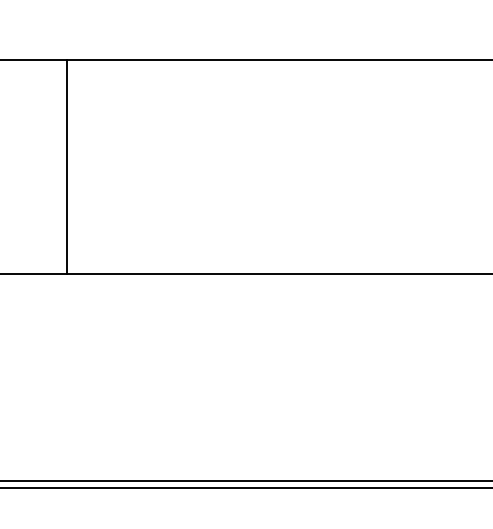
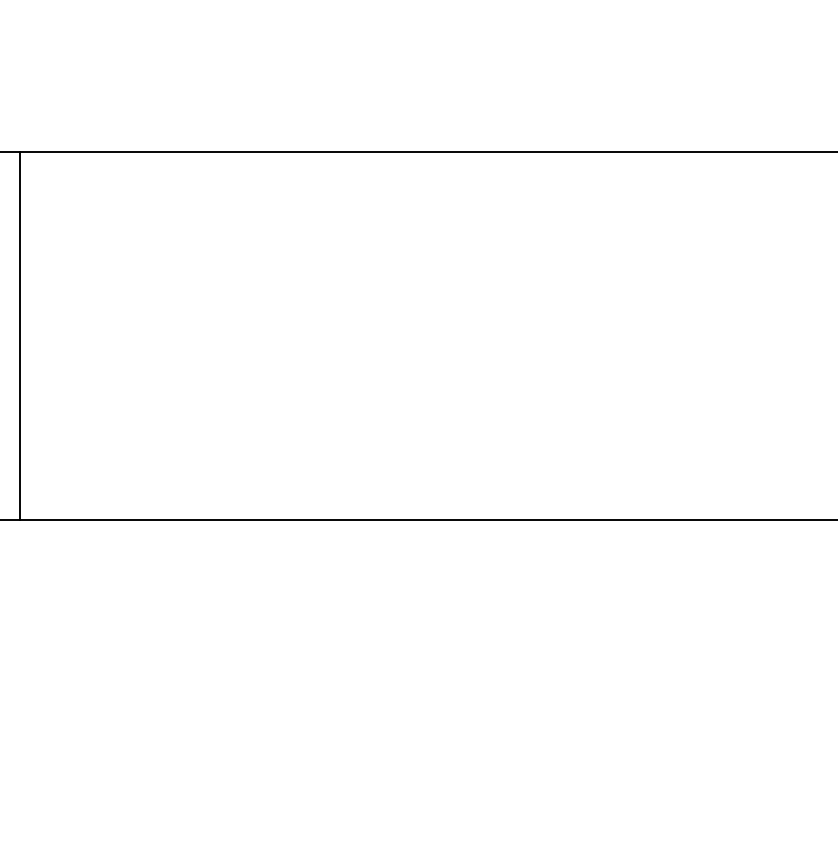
line: (66, 166) -> (19, 335), moved

